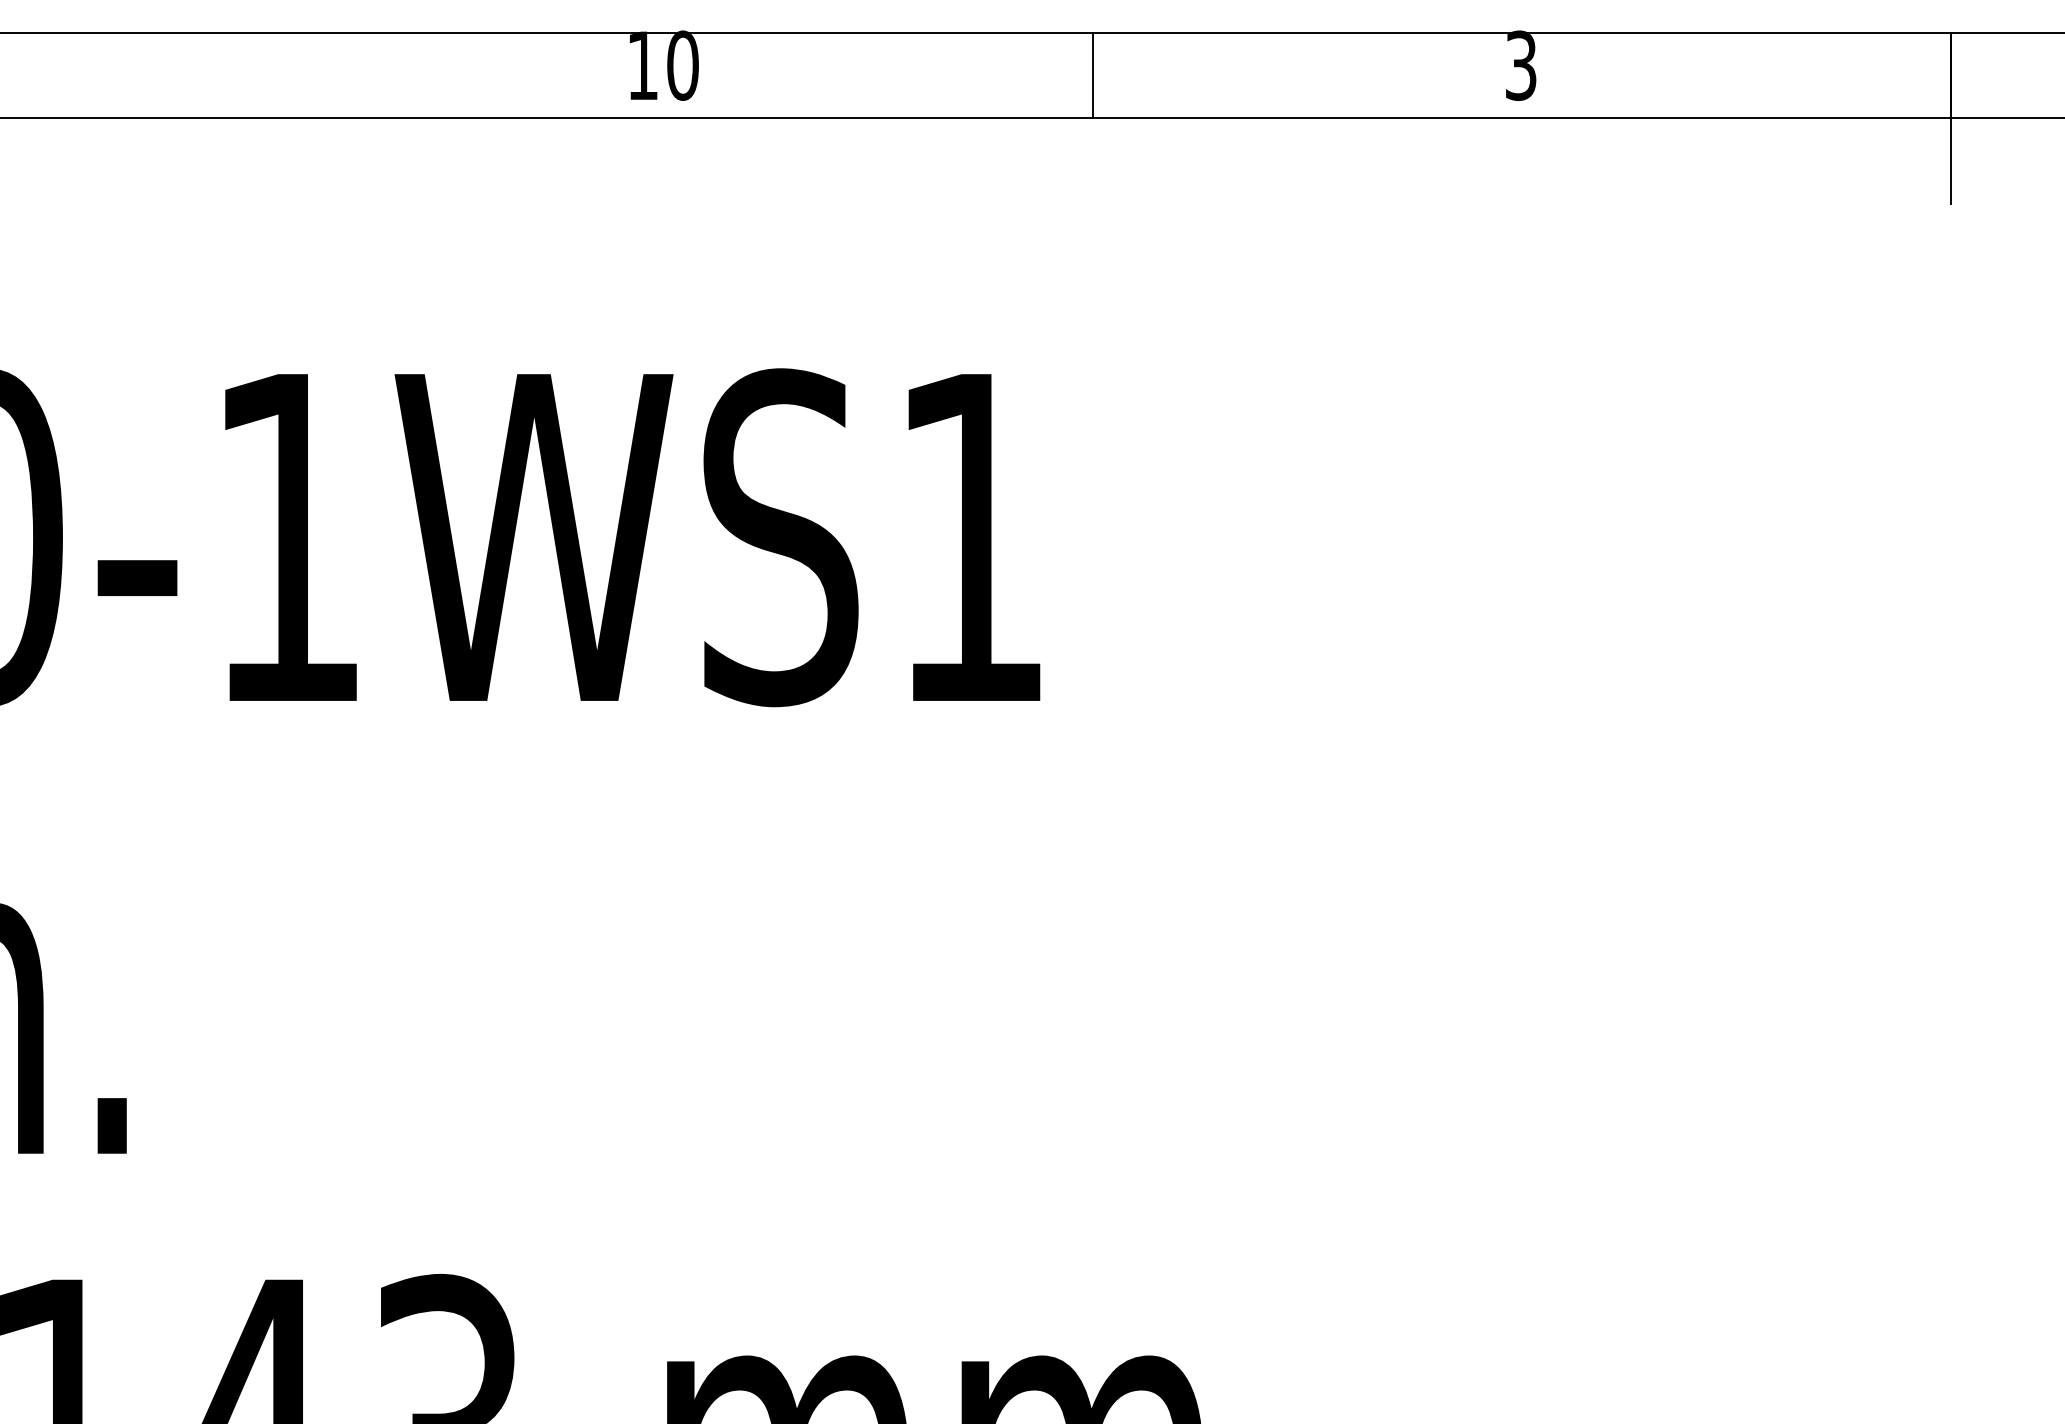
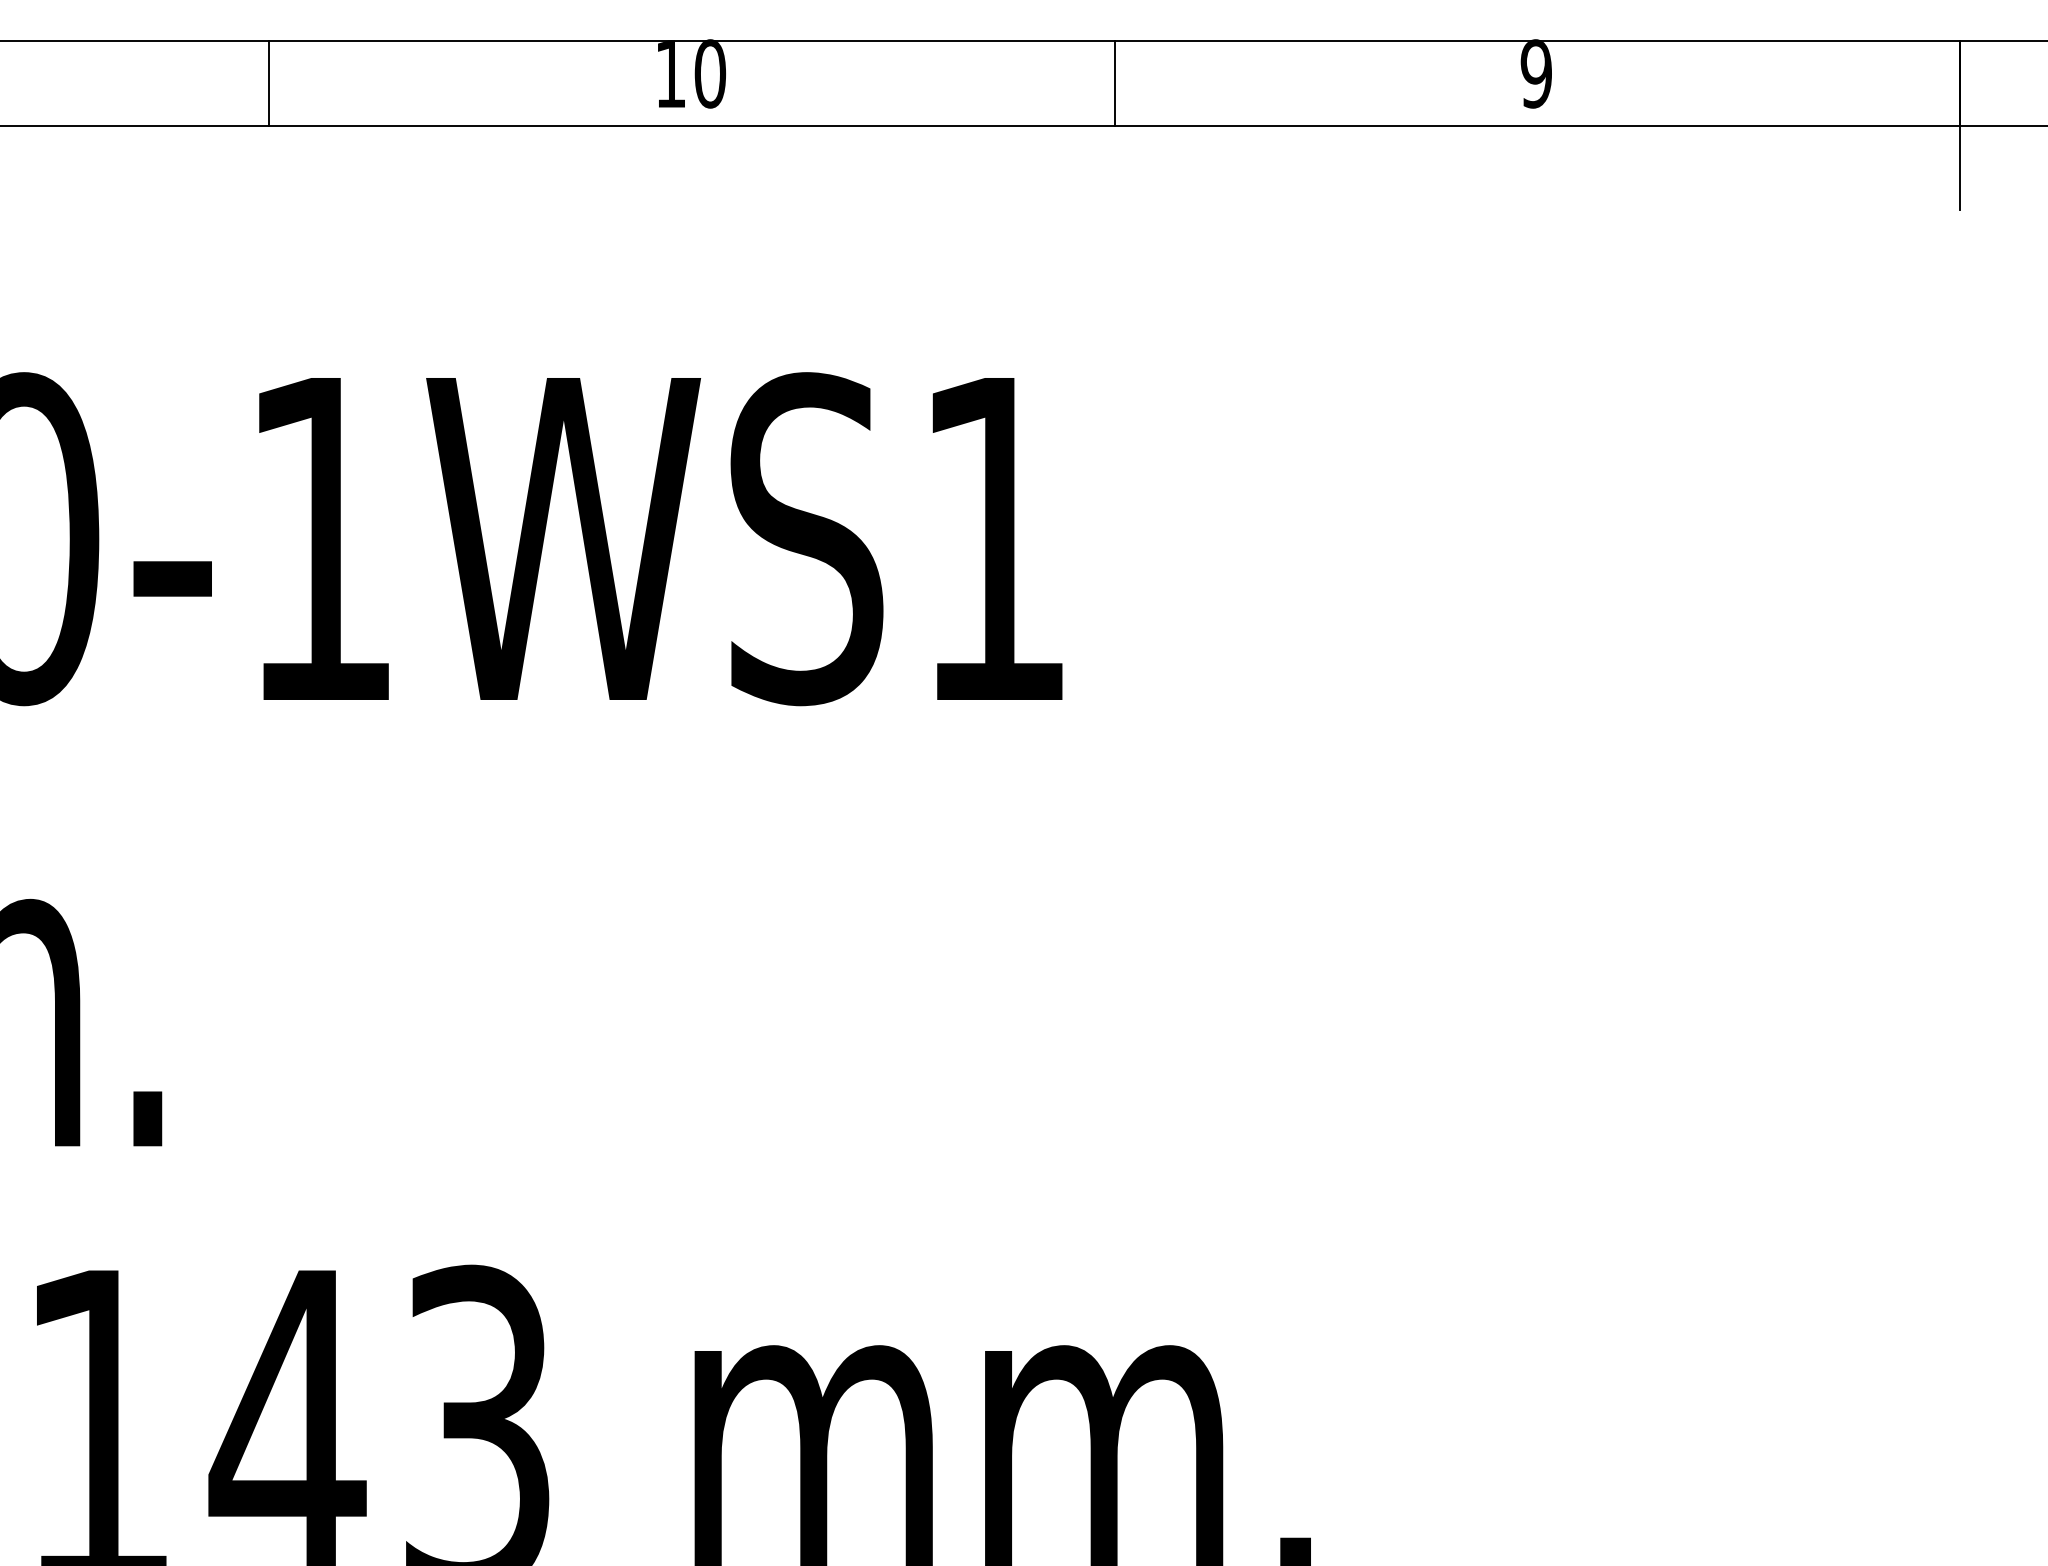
text: (1520, 65) -> (1535, 73), 3 -> 9
line: (235, 75) -> (269, 83), added

